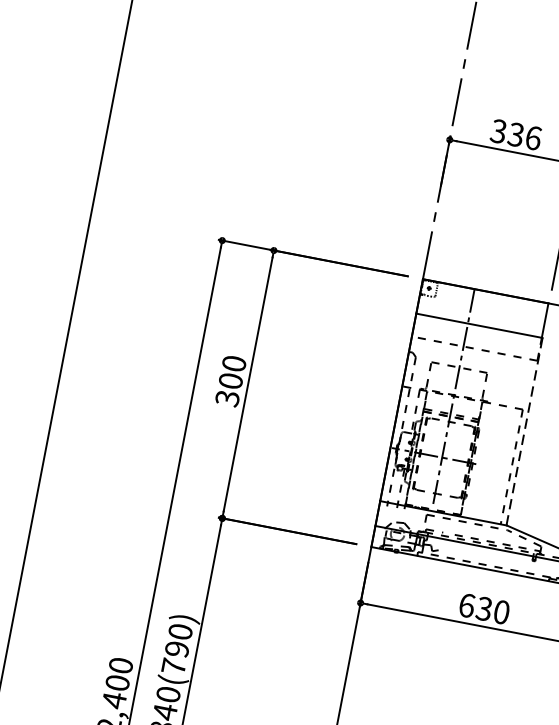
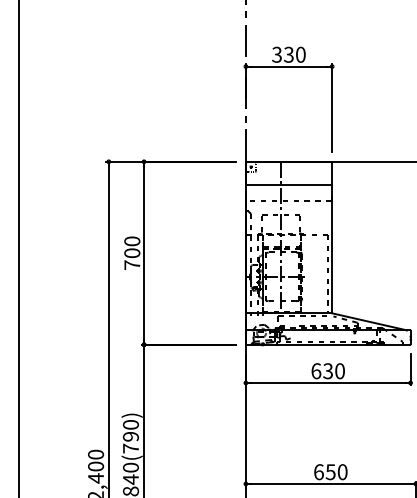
text: (533, 137) -> (300, 54), 336 -> 330
text: (227, 399) -> (132, 265), 300 -> 700
line: (525, 430) -> (332, 248), dashed -> solid

